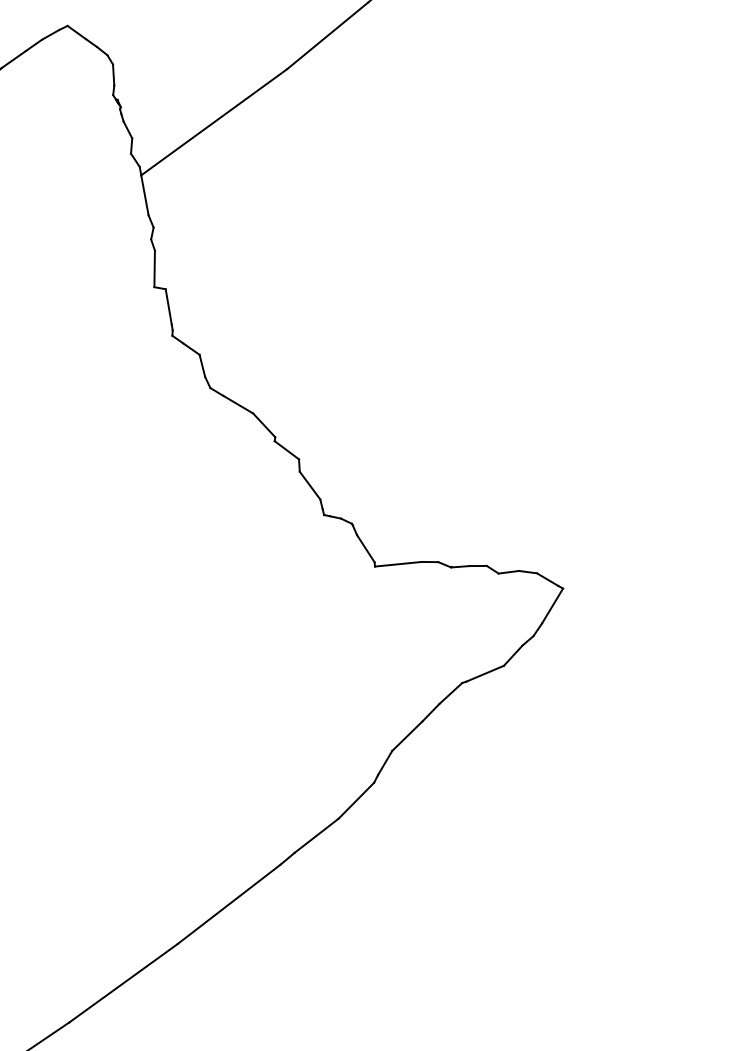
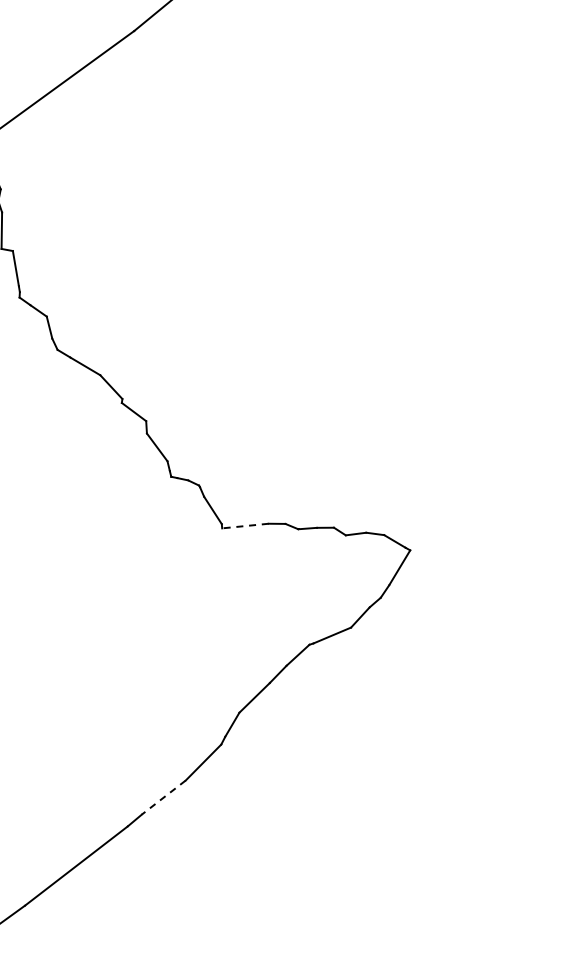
line: (397, 564) -> (244, 526), solid -> dashed
line: (316, 835) -> (163, 797), solid -> dashed

